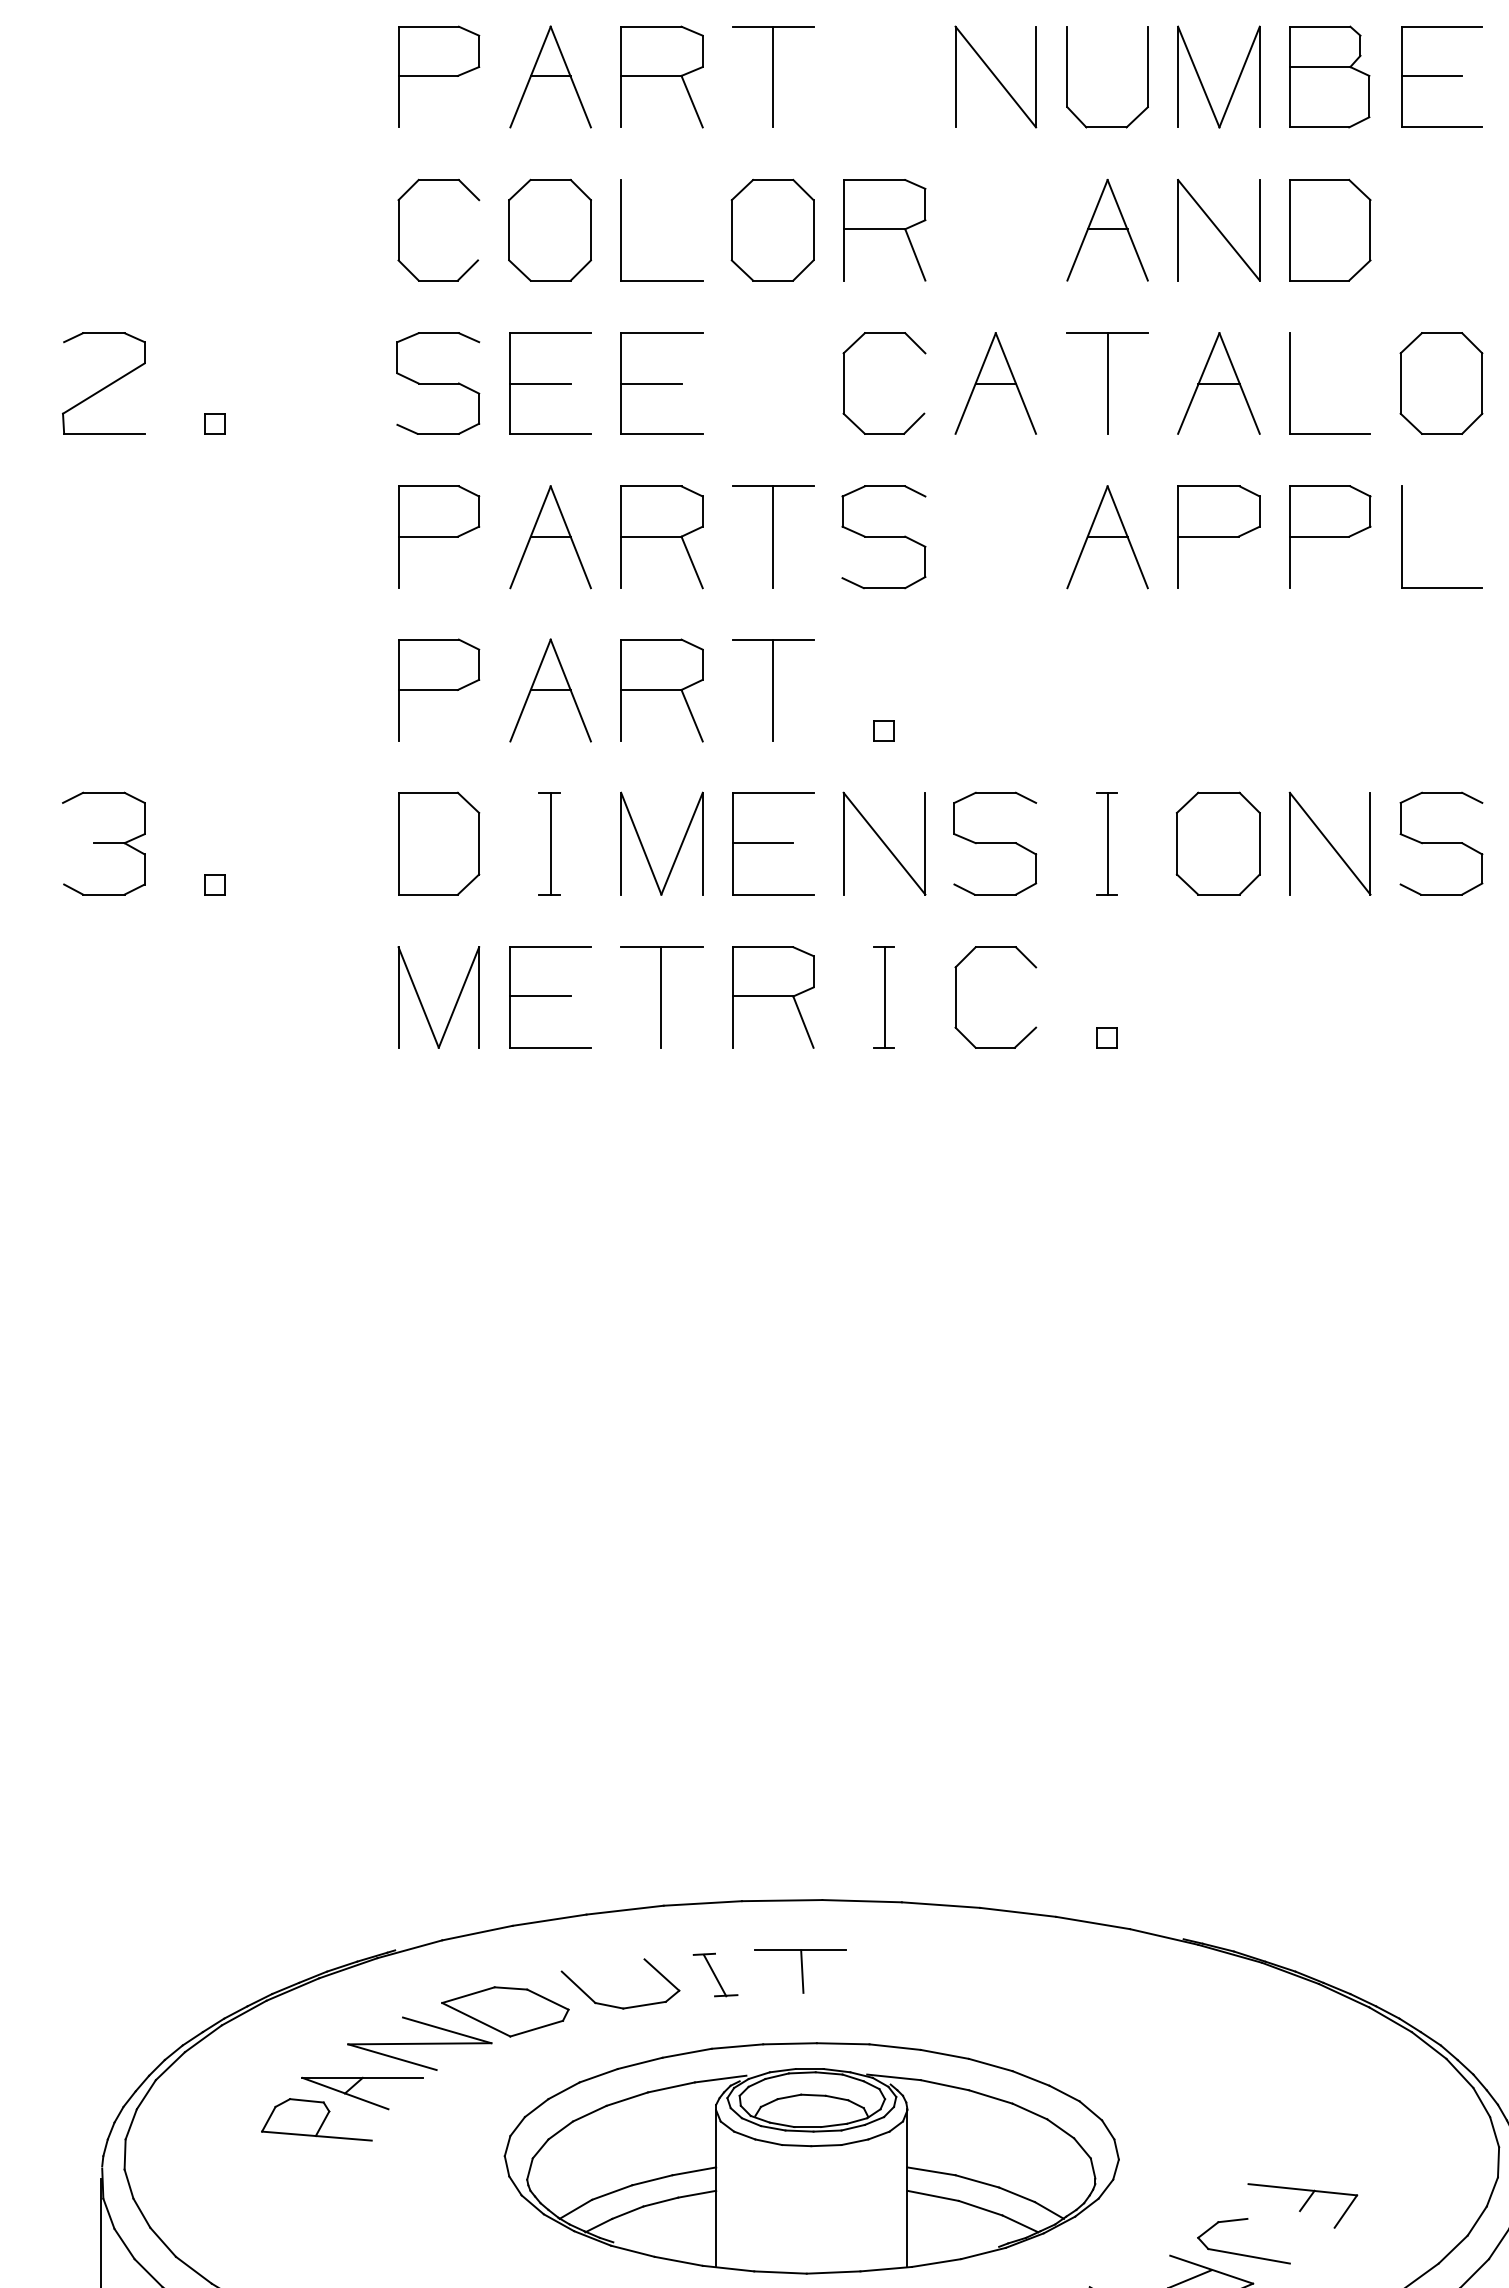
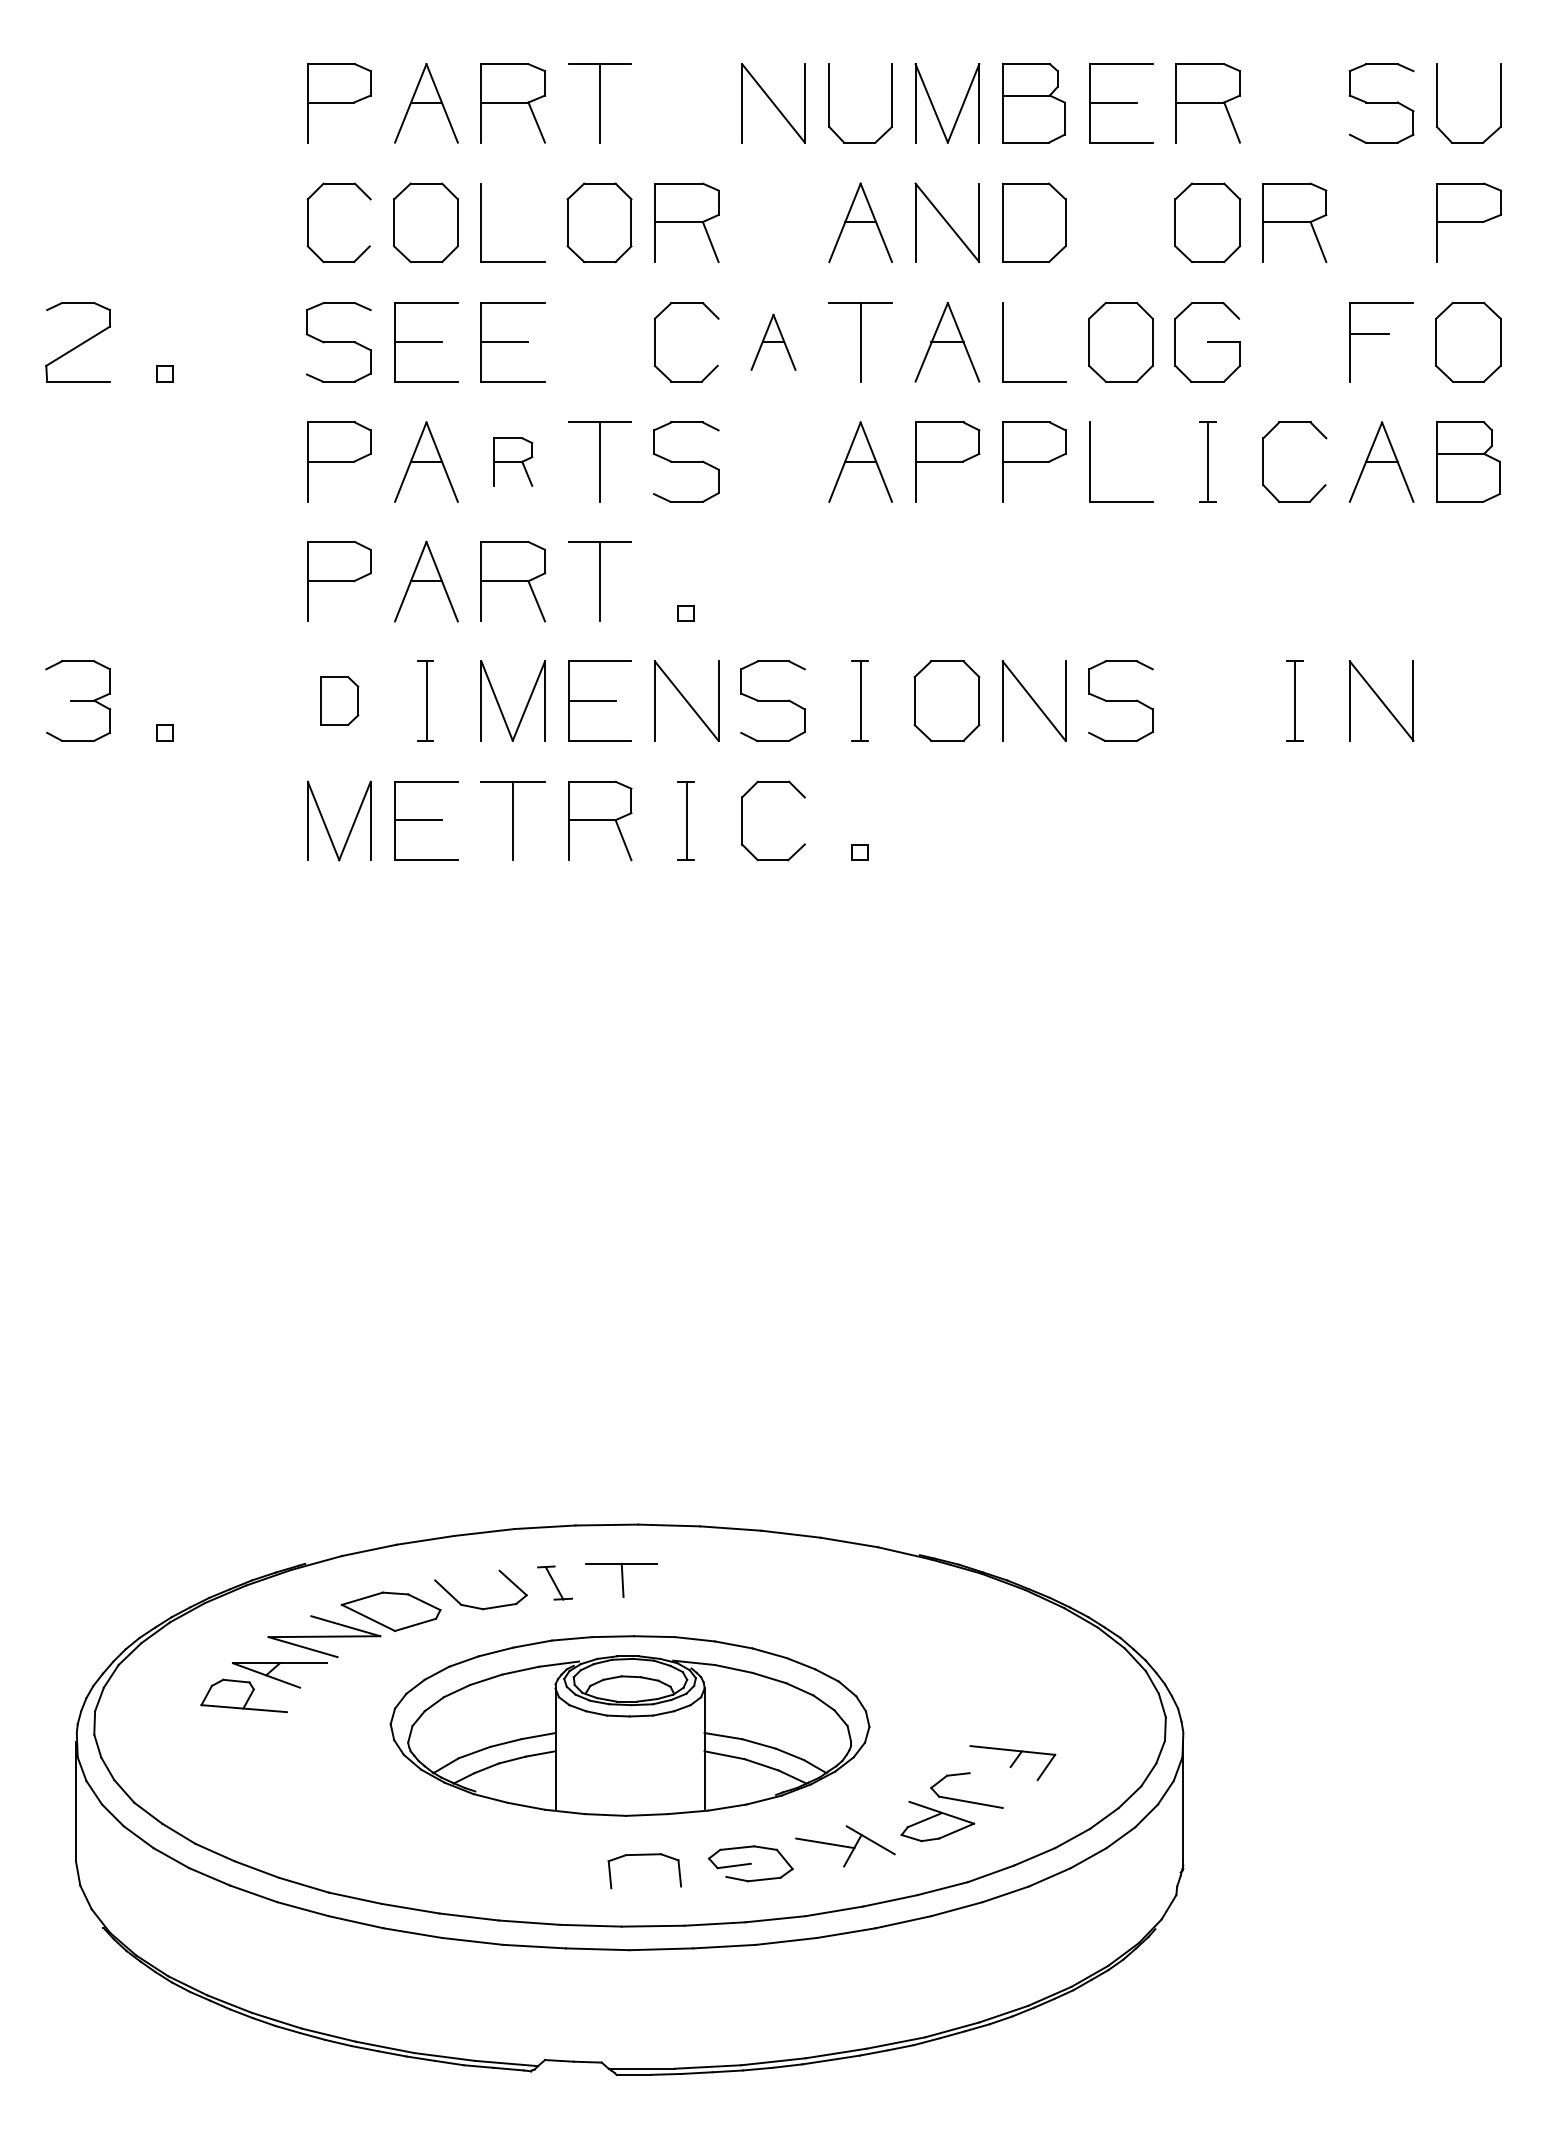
part: (995, 383) -> (773, 342), size x0.7
part: (661, 536) -> (512, 461), size x0.6
part: (439, 842) -> (339, 700), size x0.6

